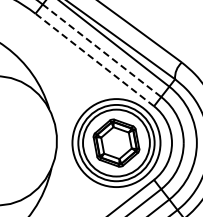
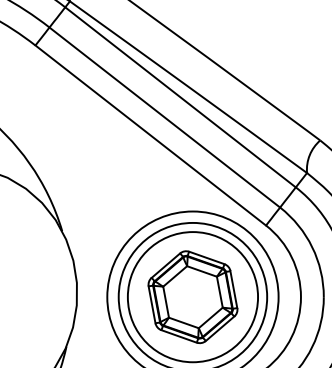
line: (102, 51) -> (165, 118), dashed -> solid
line: (94, 59) -> (150, 134), dashed -> solid

